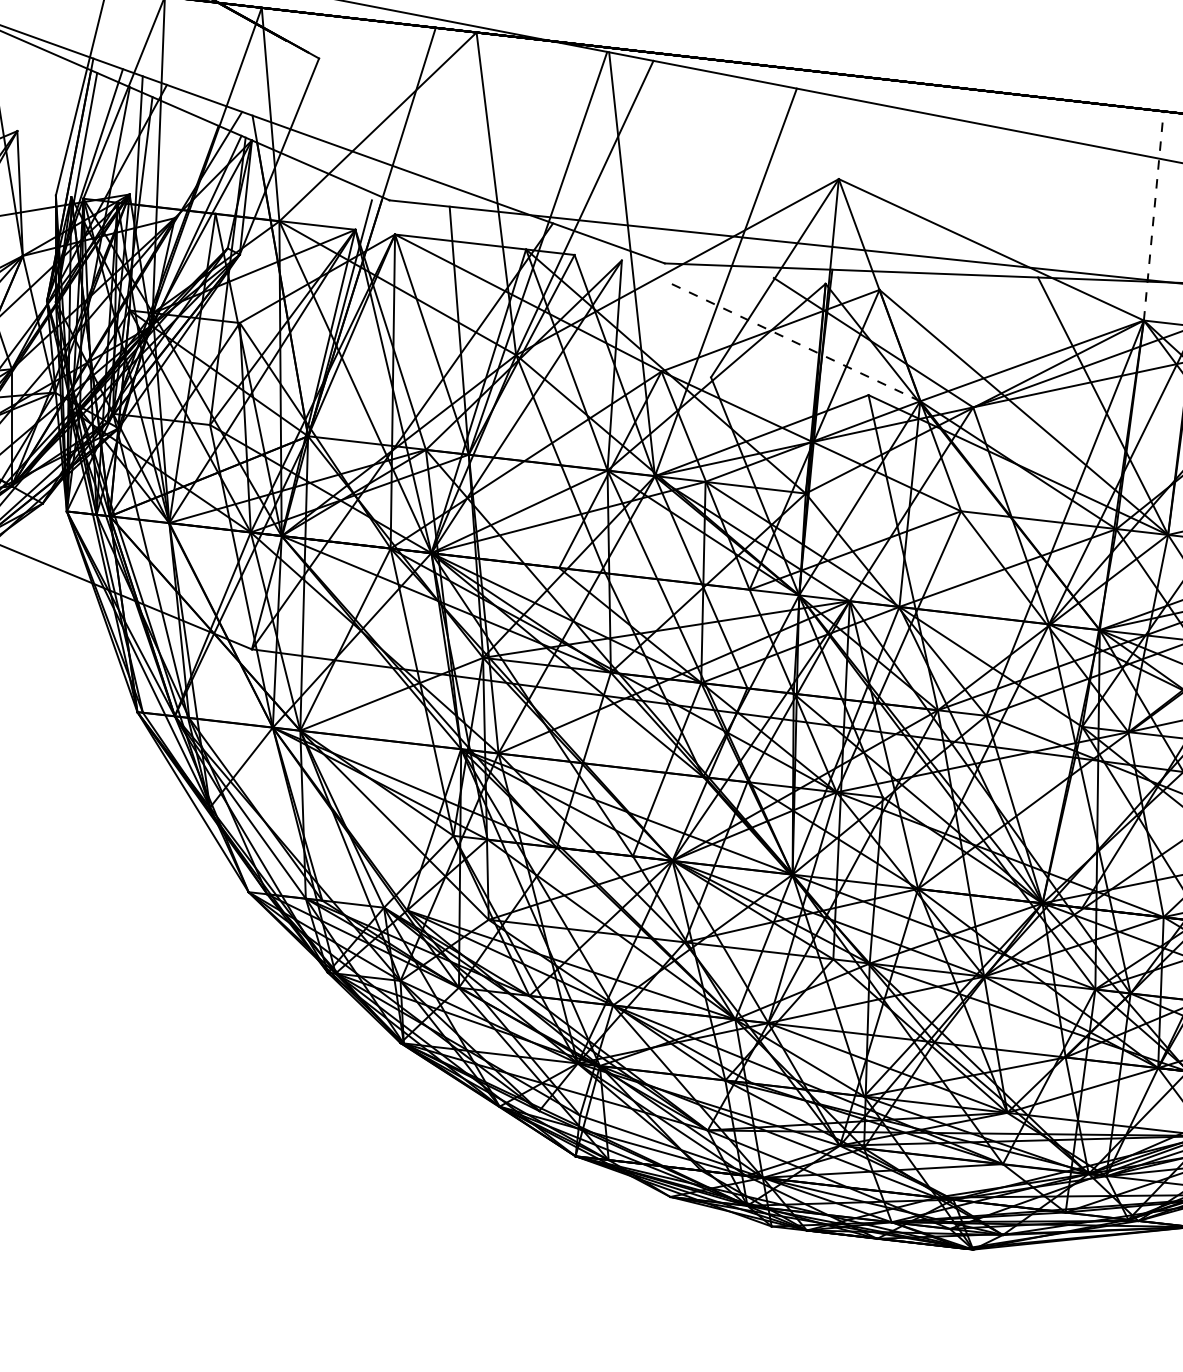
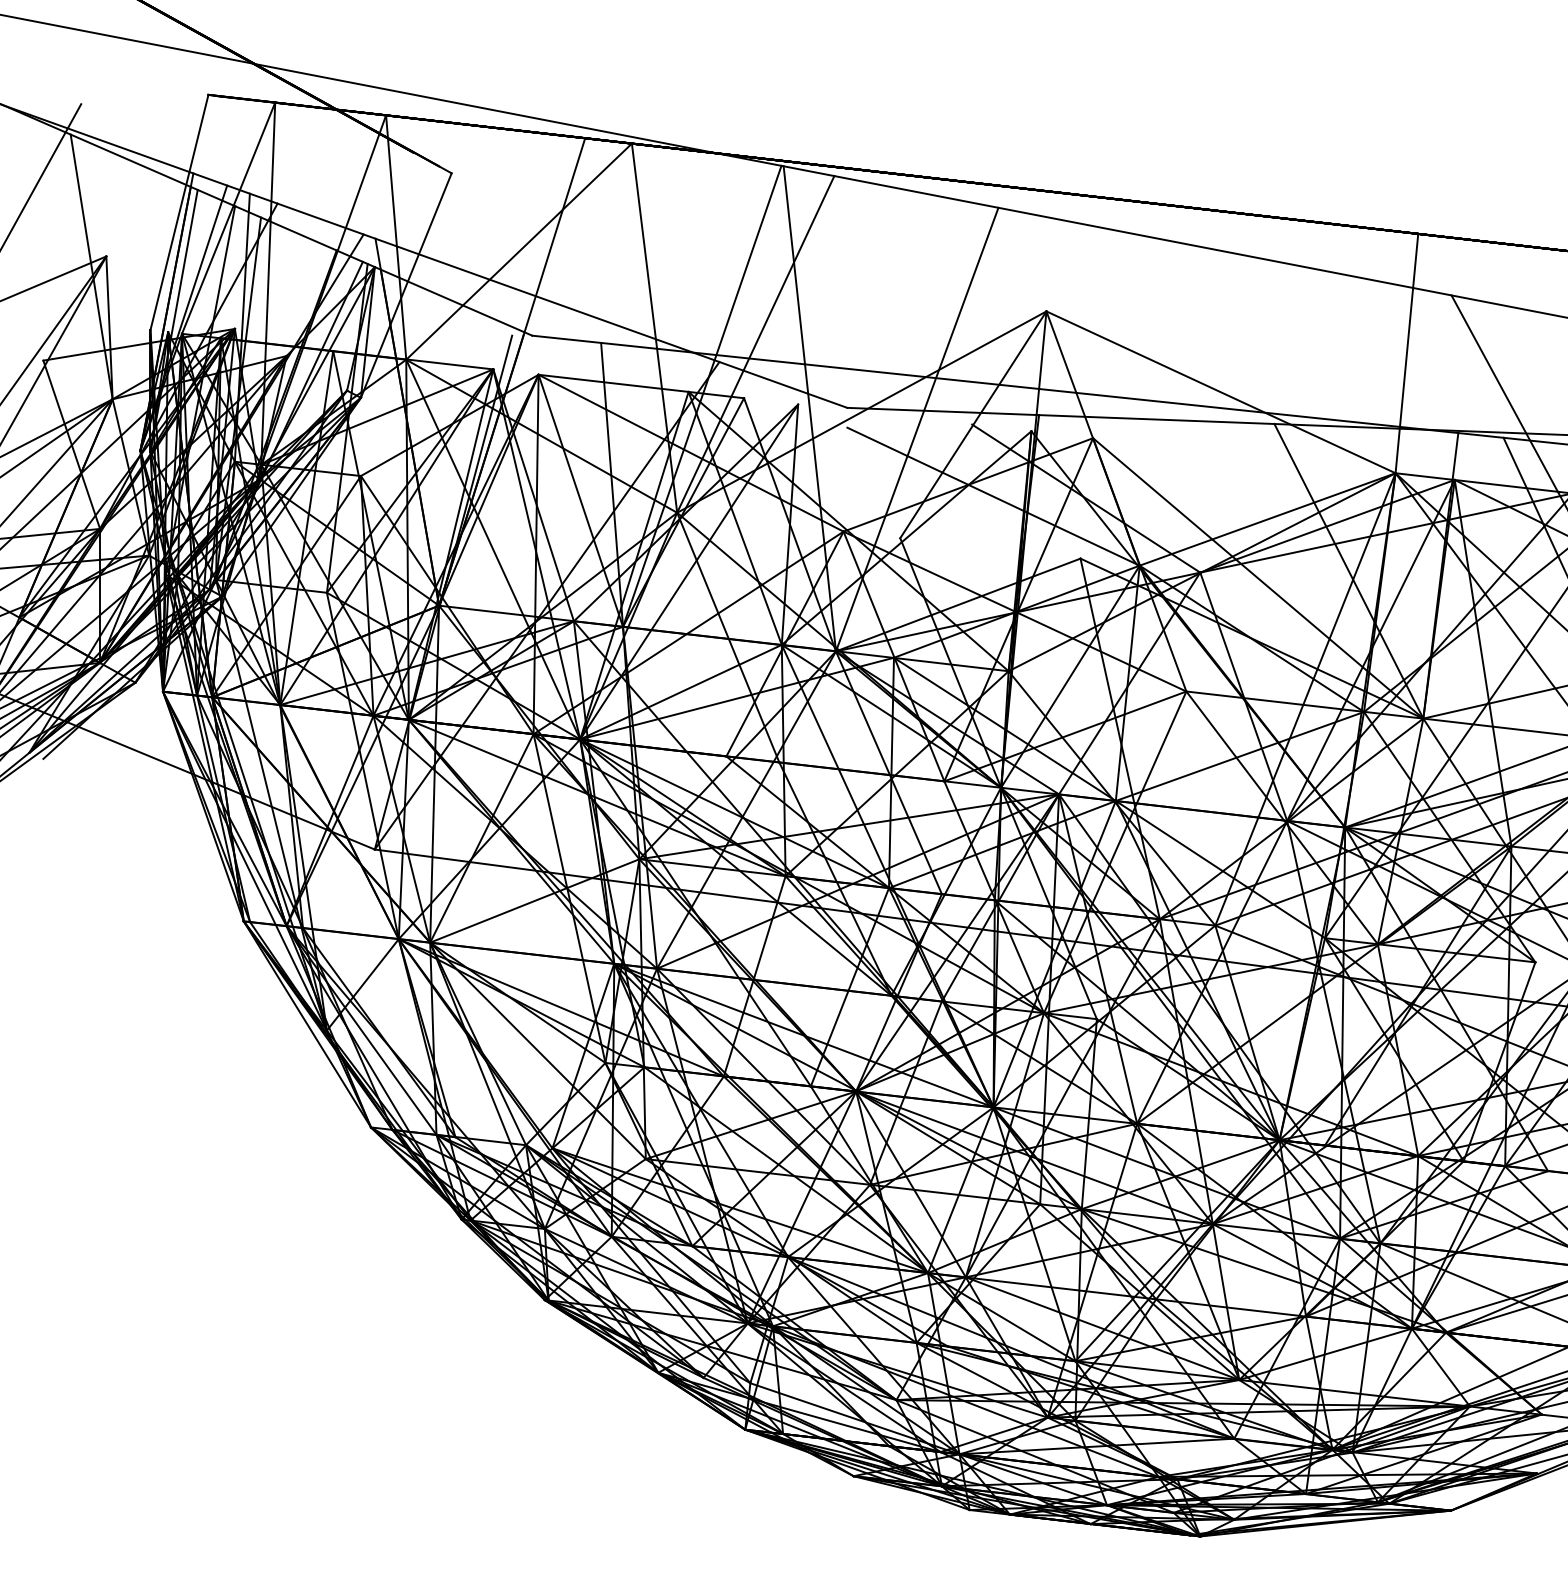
line: (1153, 215) -> (1406, 353), dashed -> solid
line: (792, 340) -> (993, 496), dashed -> solid

